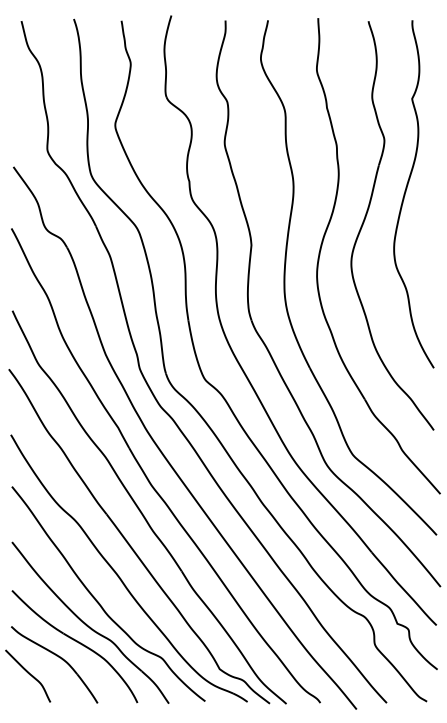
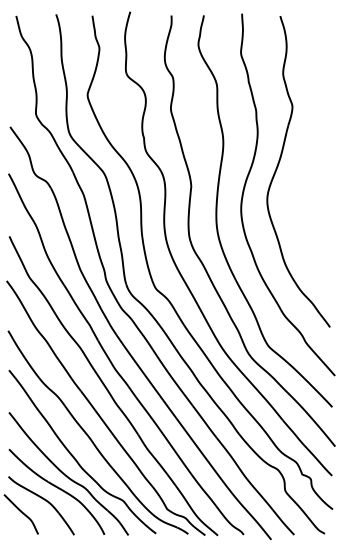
curve: (406, 192) -> (309, 146), removed

